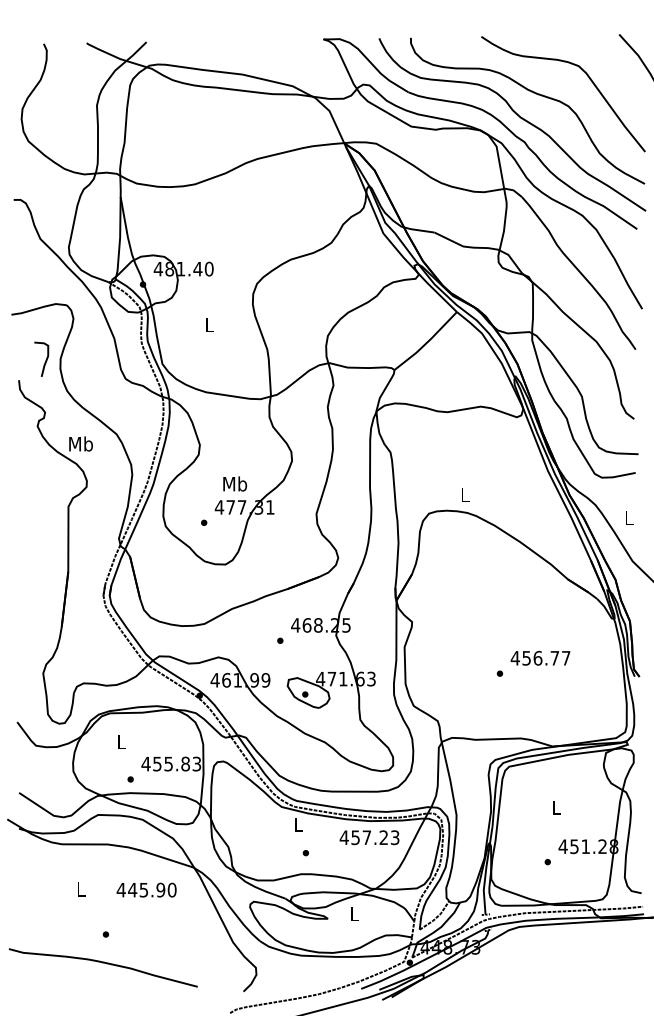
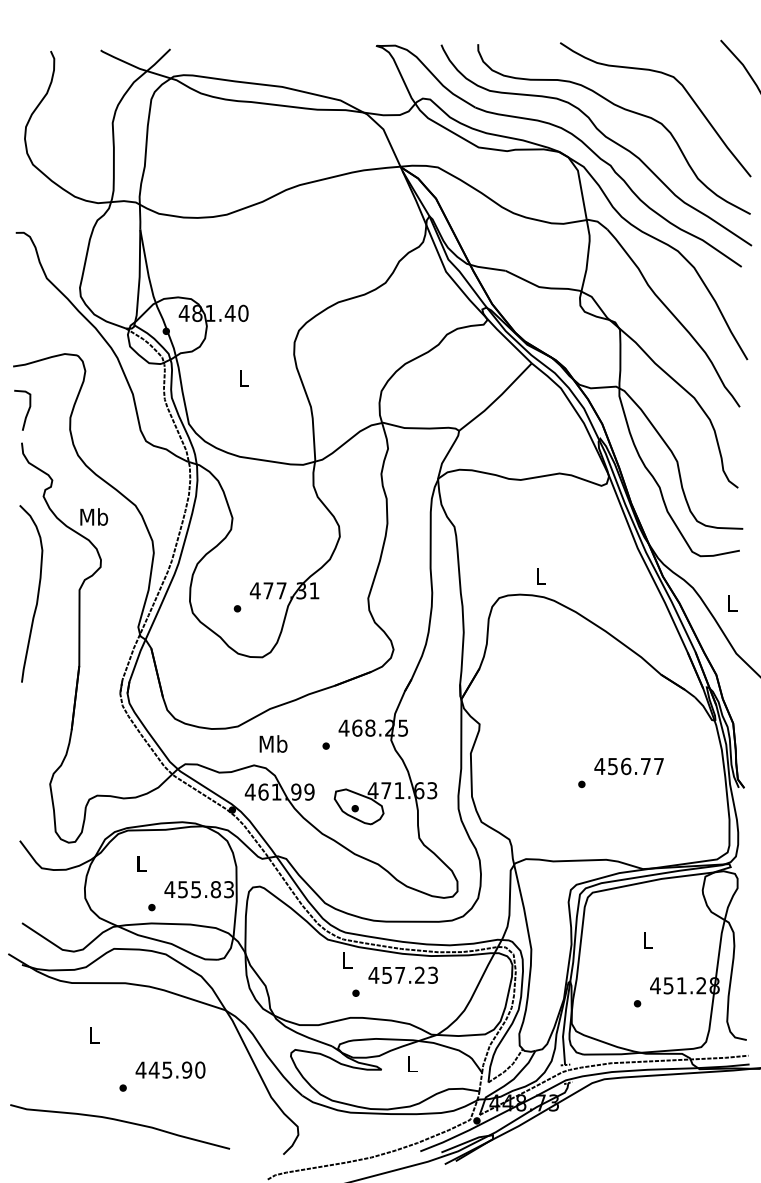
curve: (45, 359) -> (27, 410), moved
text: (235, 483) -> (273, 743), moved
curve: (31, 512) -> (36, 596), added
text: (369, 837) -> (403, 975), moved
text: (146, 889) -> (170, 1069), moved

